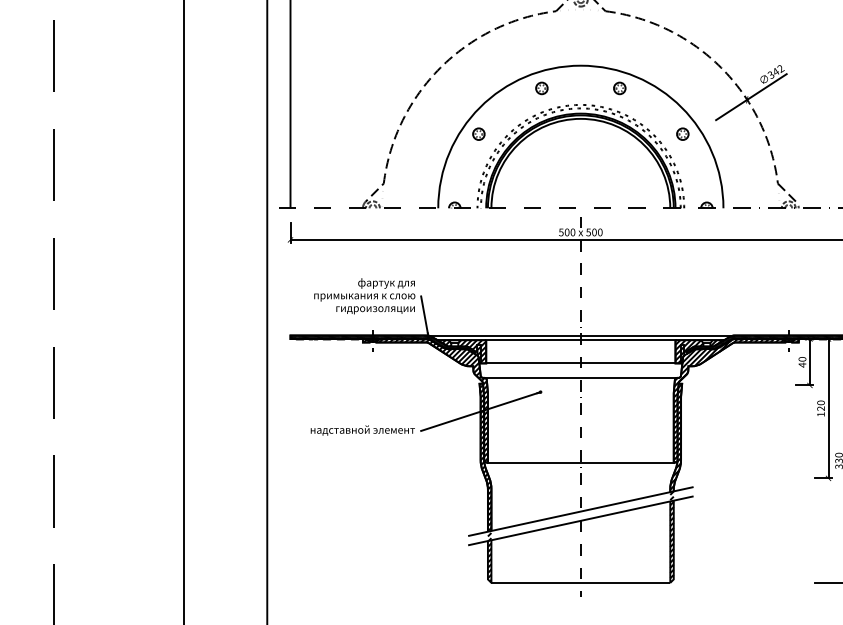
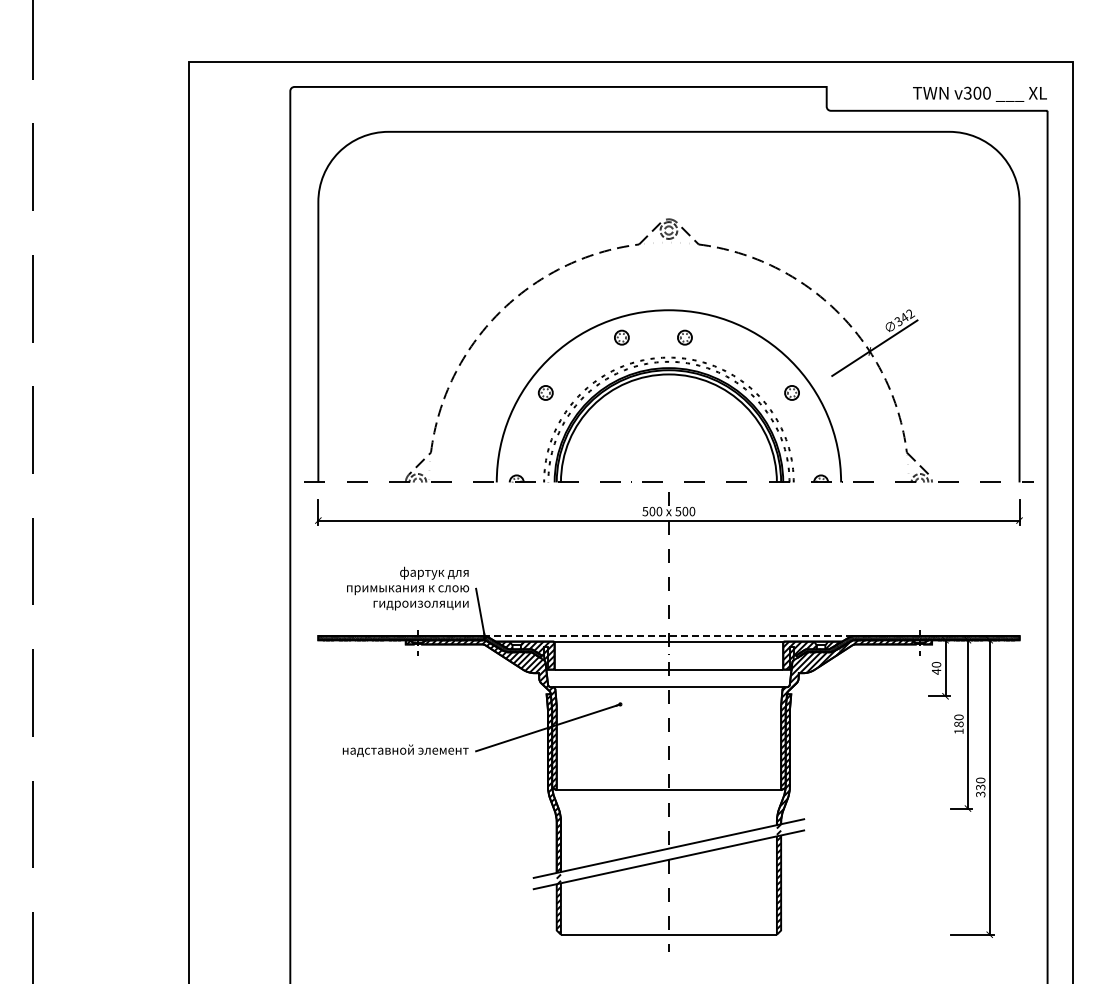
part: (619, 88) -> (684, 337), moved
line: (580, 335) -> (668, 636), solid -> dashed
text: (820, 408) -> (958, 724), 120 -> 180

